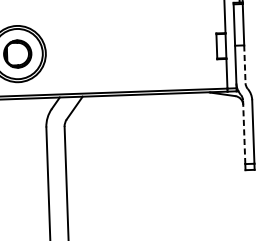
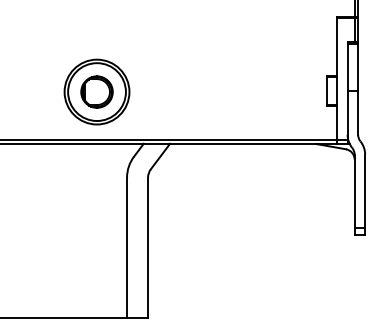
line: (245, 64) -> (358, 113), dashed -> solid
line: (244, 132) -> (354, 191), dashed -> solid

